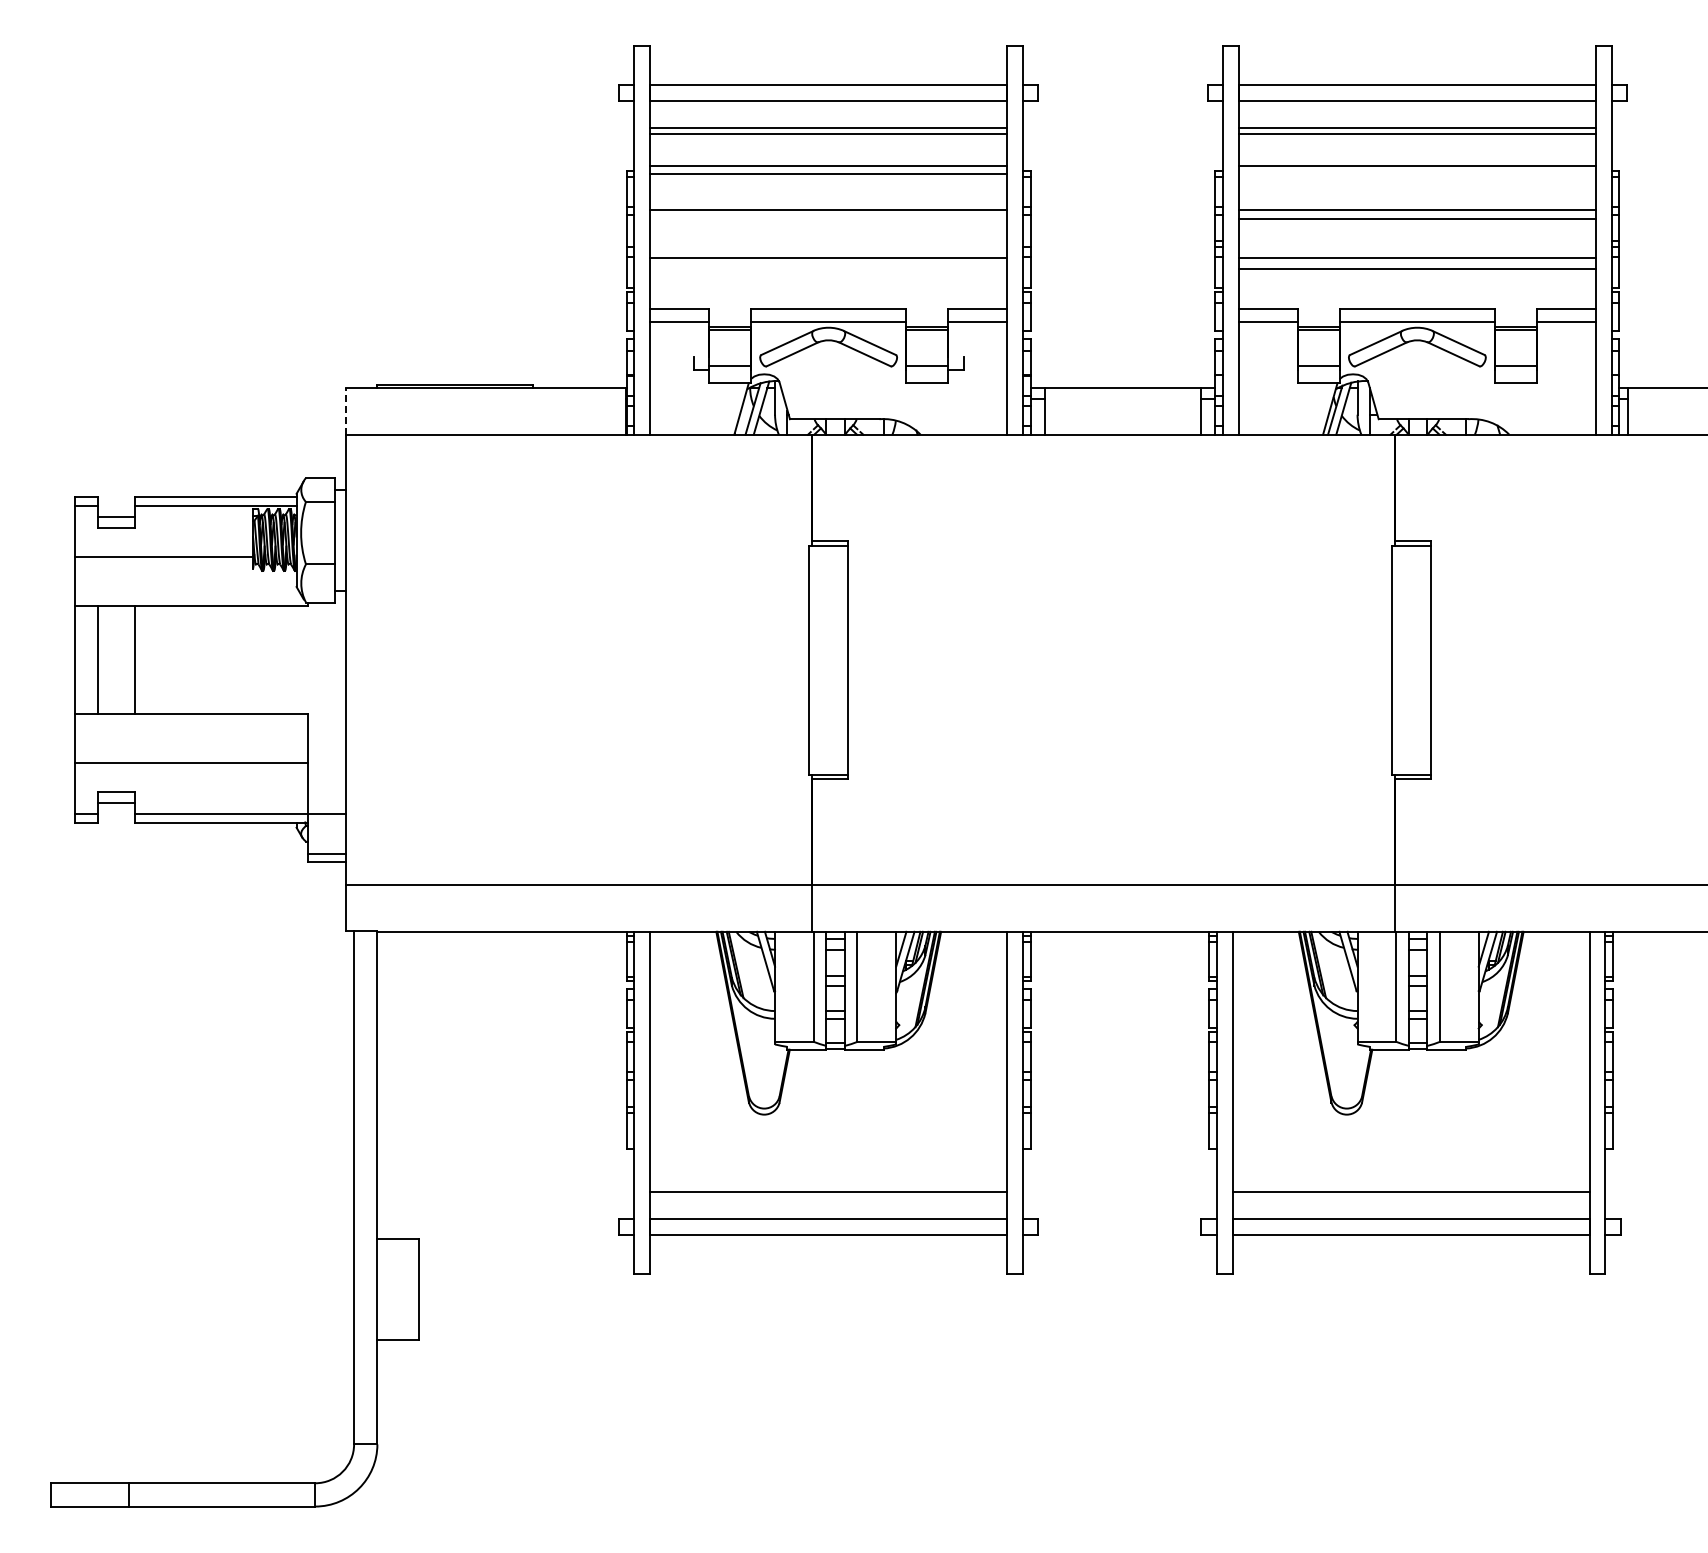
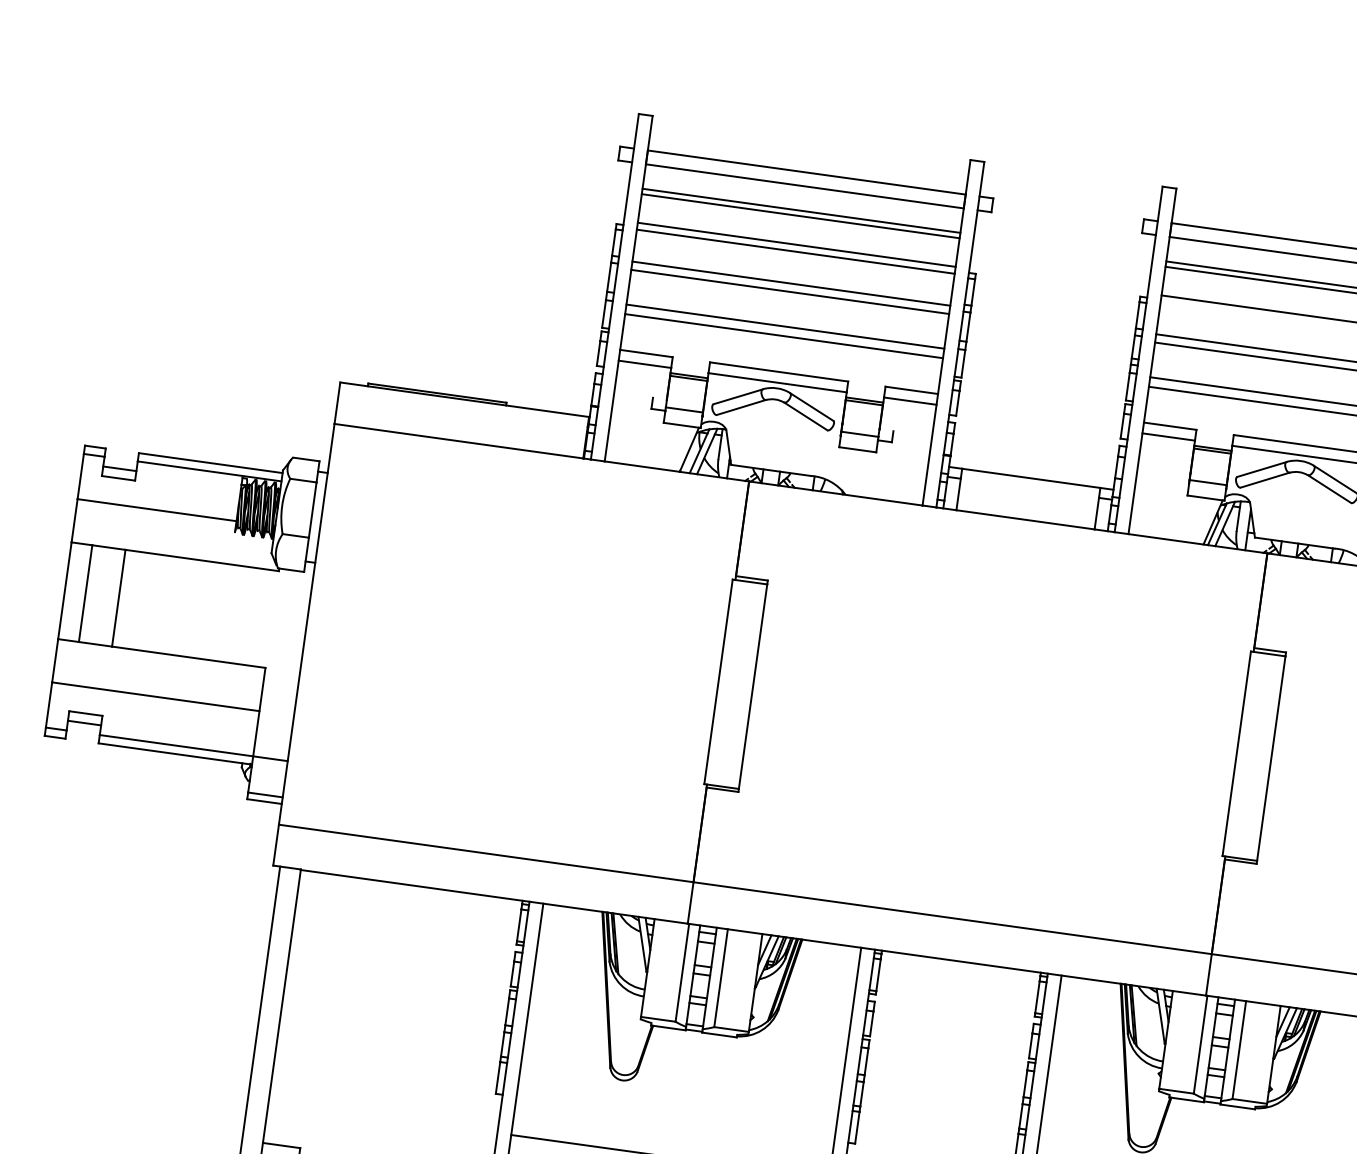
line: (828, 219) -> (790, 291), added
line: (828, 269) -> (783, 336), added
line: (346, 410) -> (337, 402), dashed -> solid

